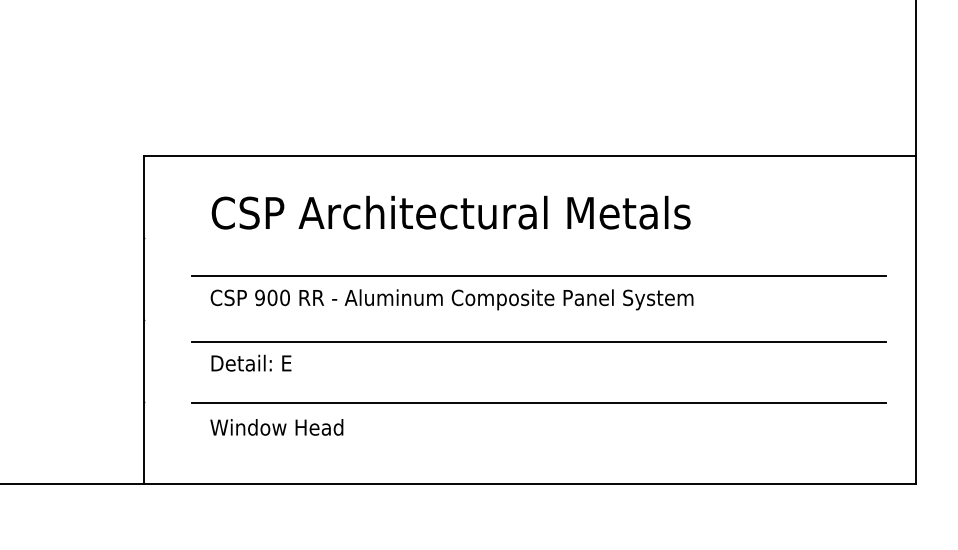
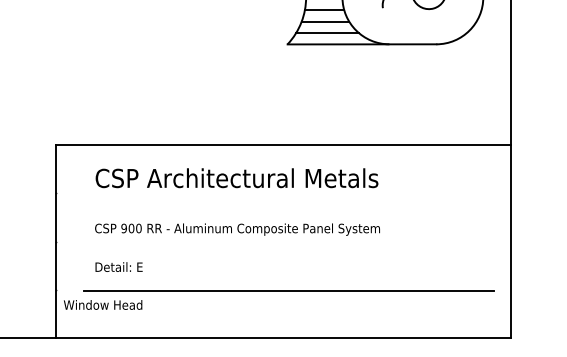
line: (538, 275) -> (288, 215), removed
line: (538, 341) -> (288, 254), removed
text: (277, 426) -> (103, 304), moved

